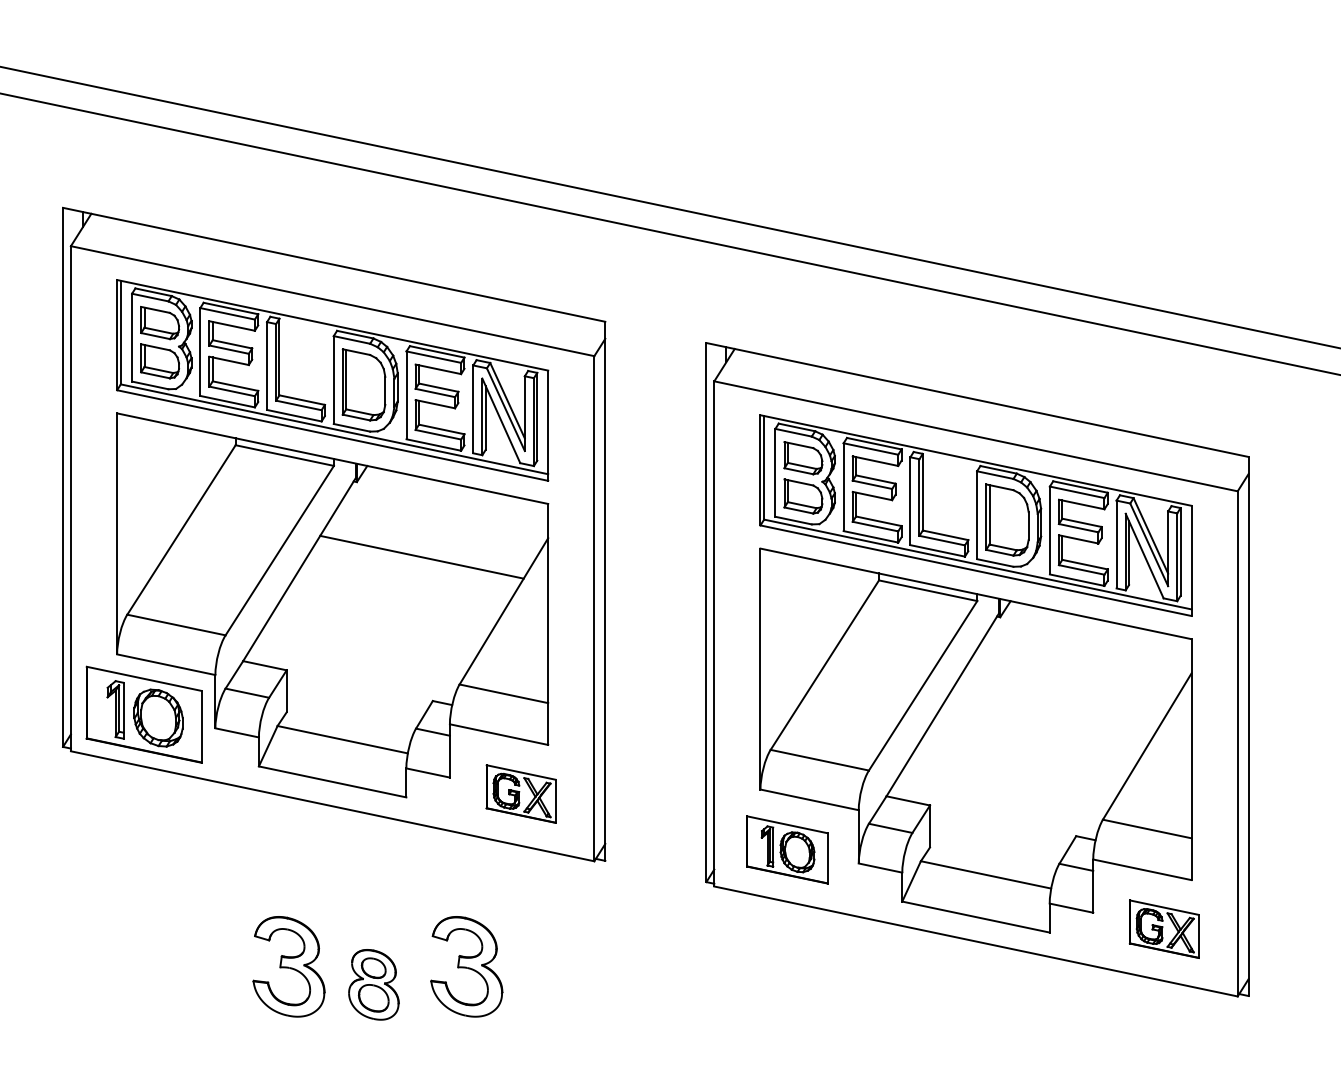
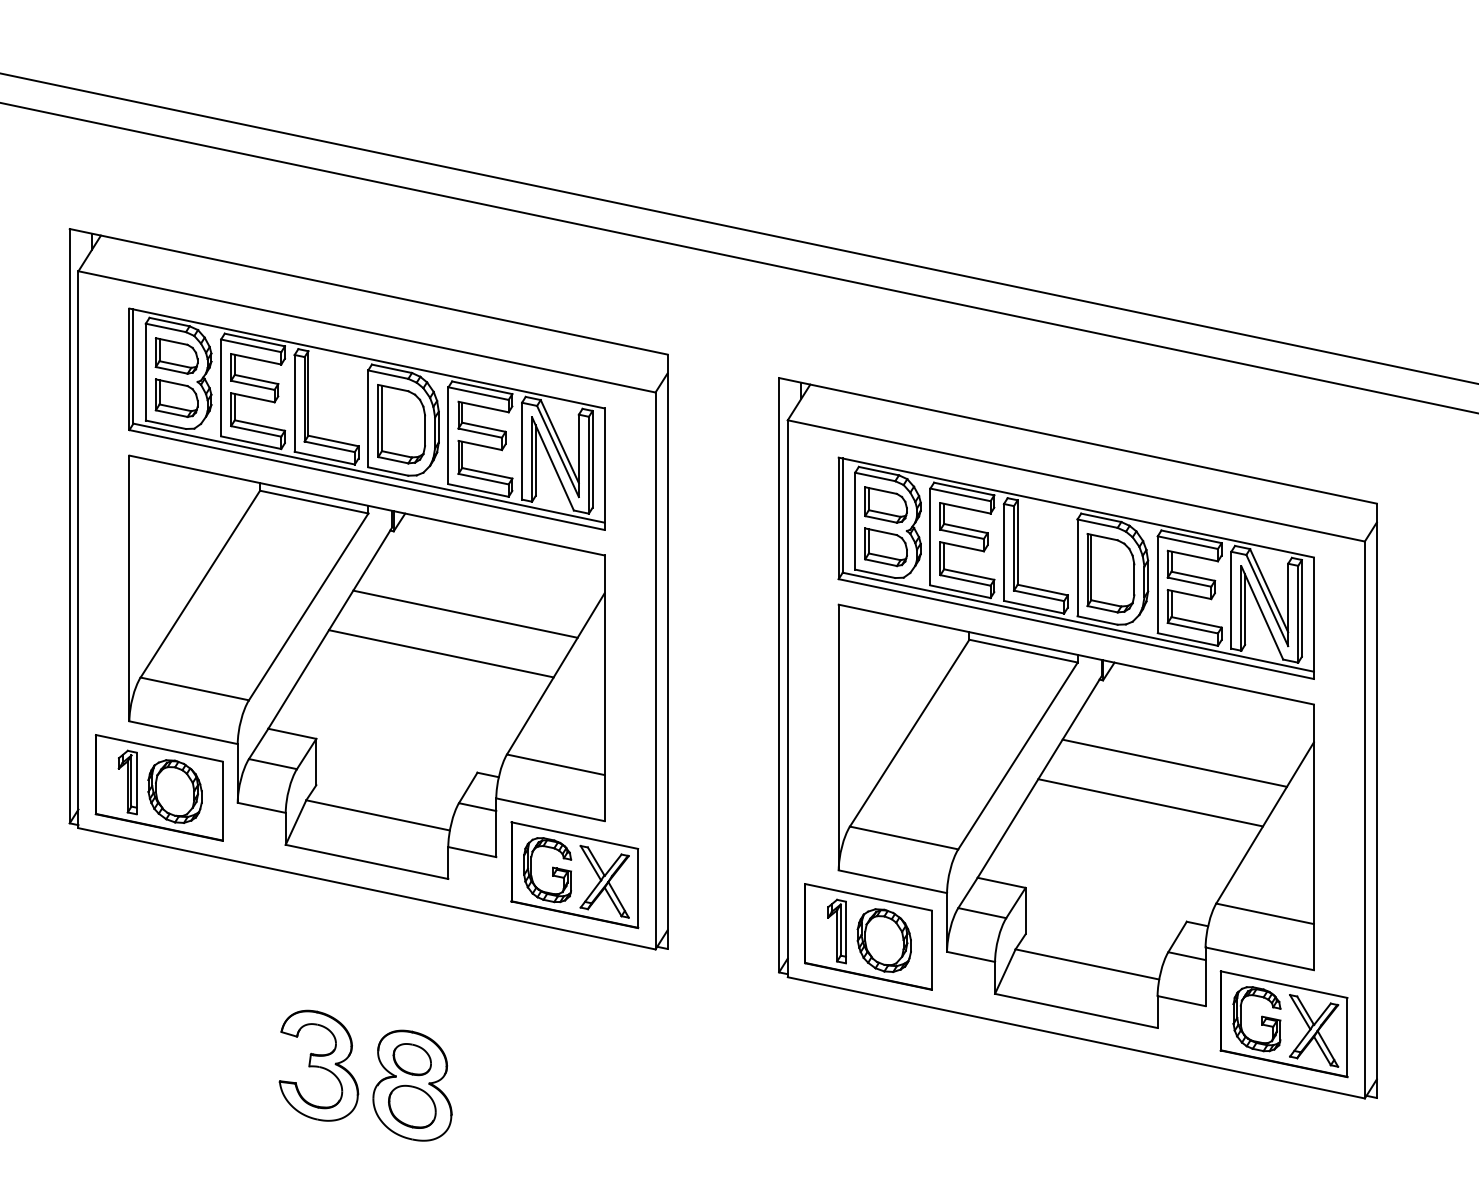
line: (400, 592) -> (441, 653), added
line: (1065, 691) -> (1174, 762), added
line: (1043, 728) -> (1150, 802), added
part: (520, 794) -> (574, 875), size x1.67
part: (787, 849) -> (868, 936), size x1.43
part: (1163, 929) -> (1283, 1024), size x1.67
part: (466, 966) -> (514, 1065), removed
part: (373, 984) -> (412, 1085), size x1.43

